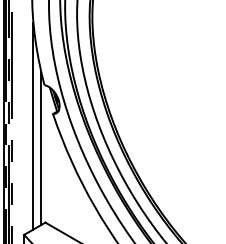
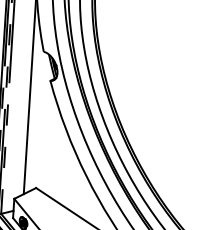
line: (41, 148) -> (36, 114), removed

